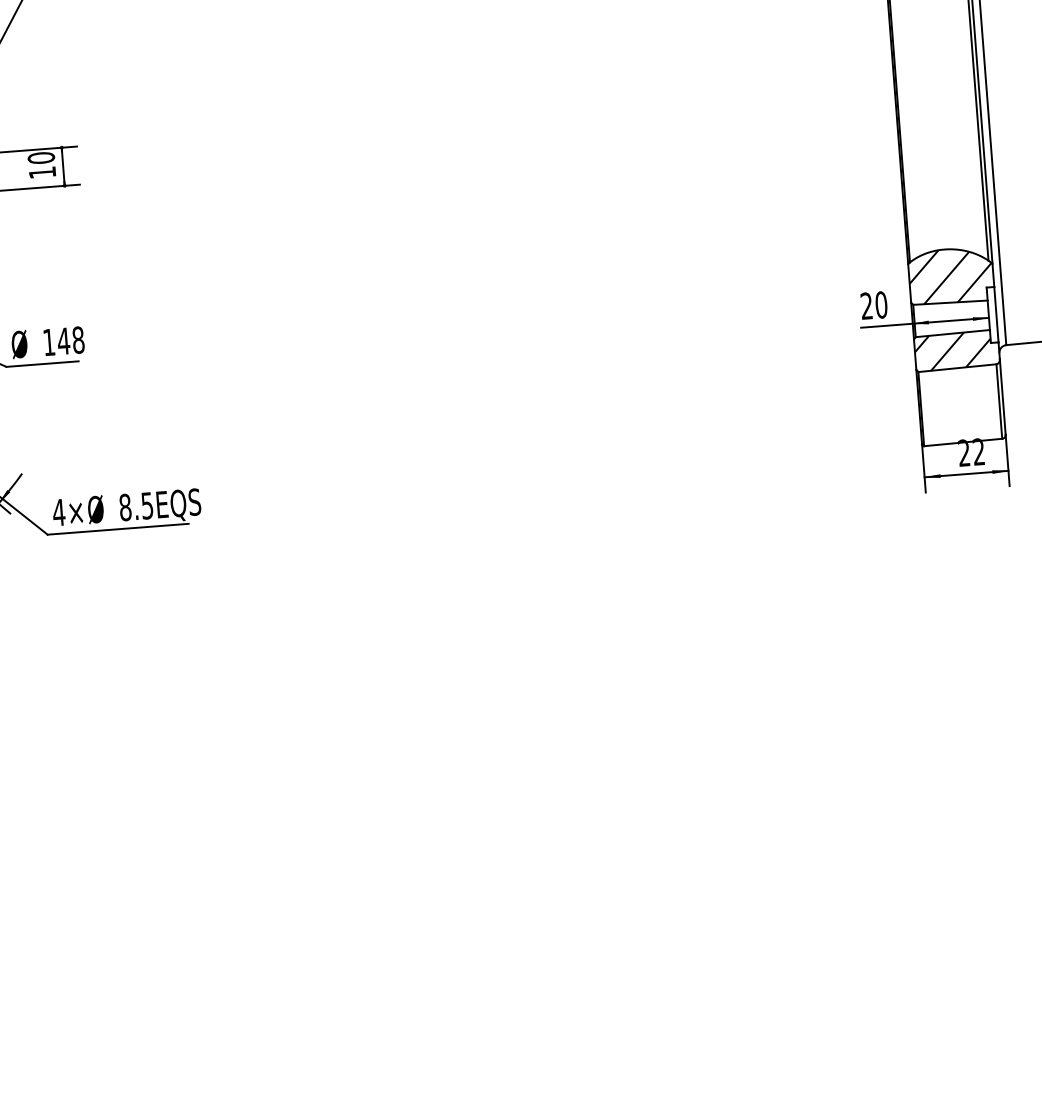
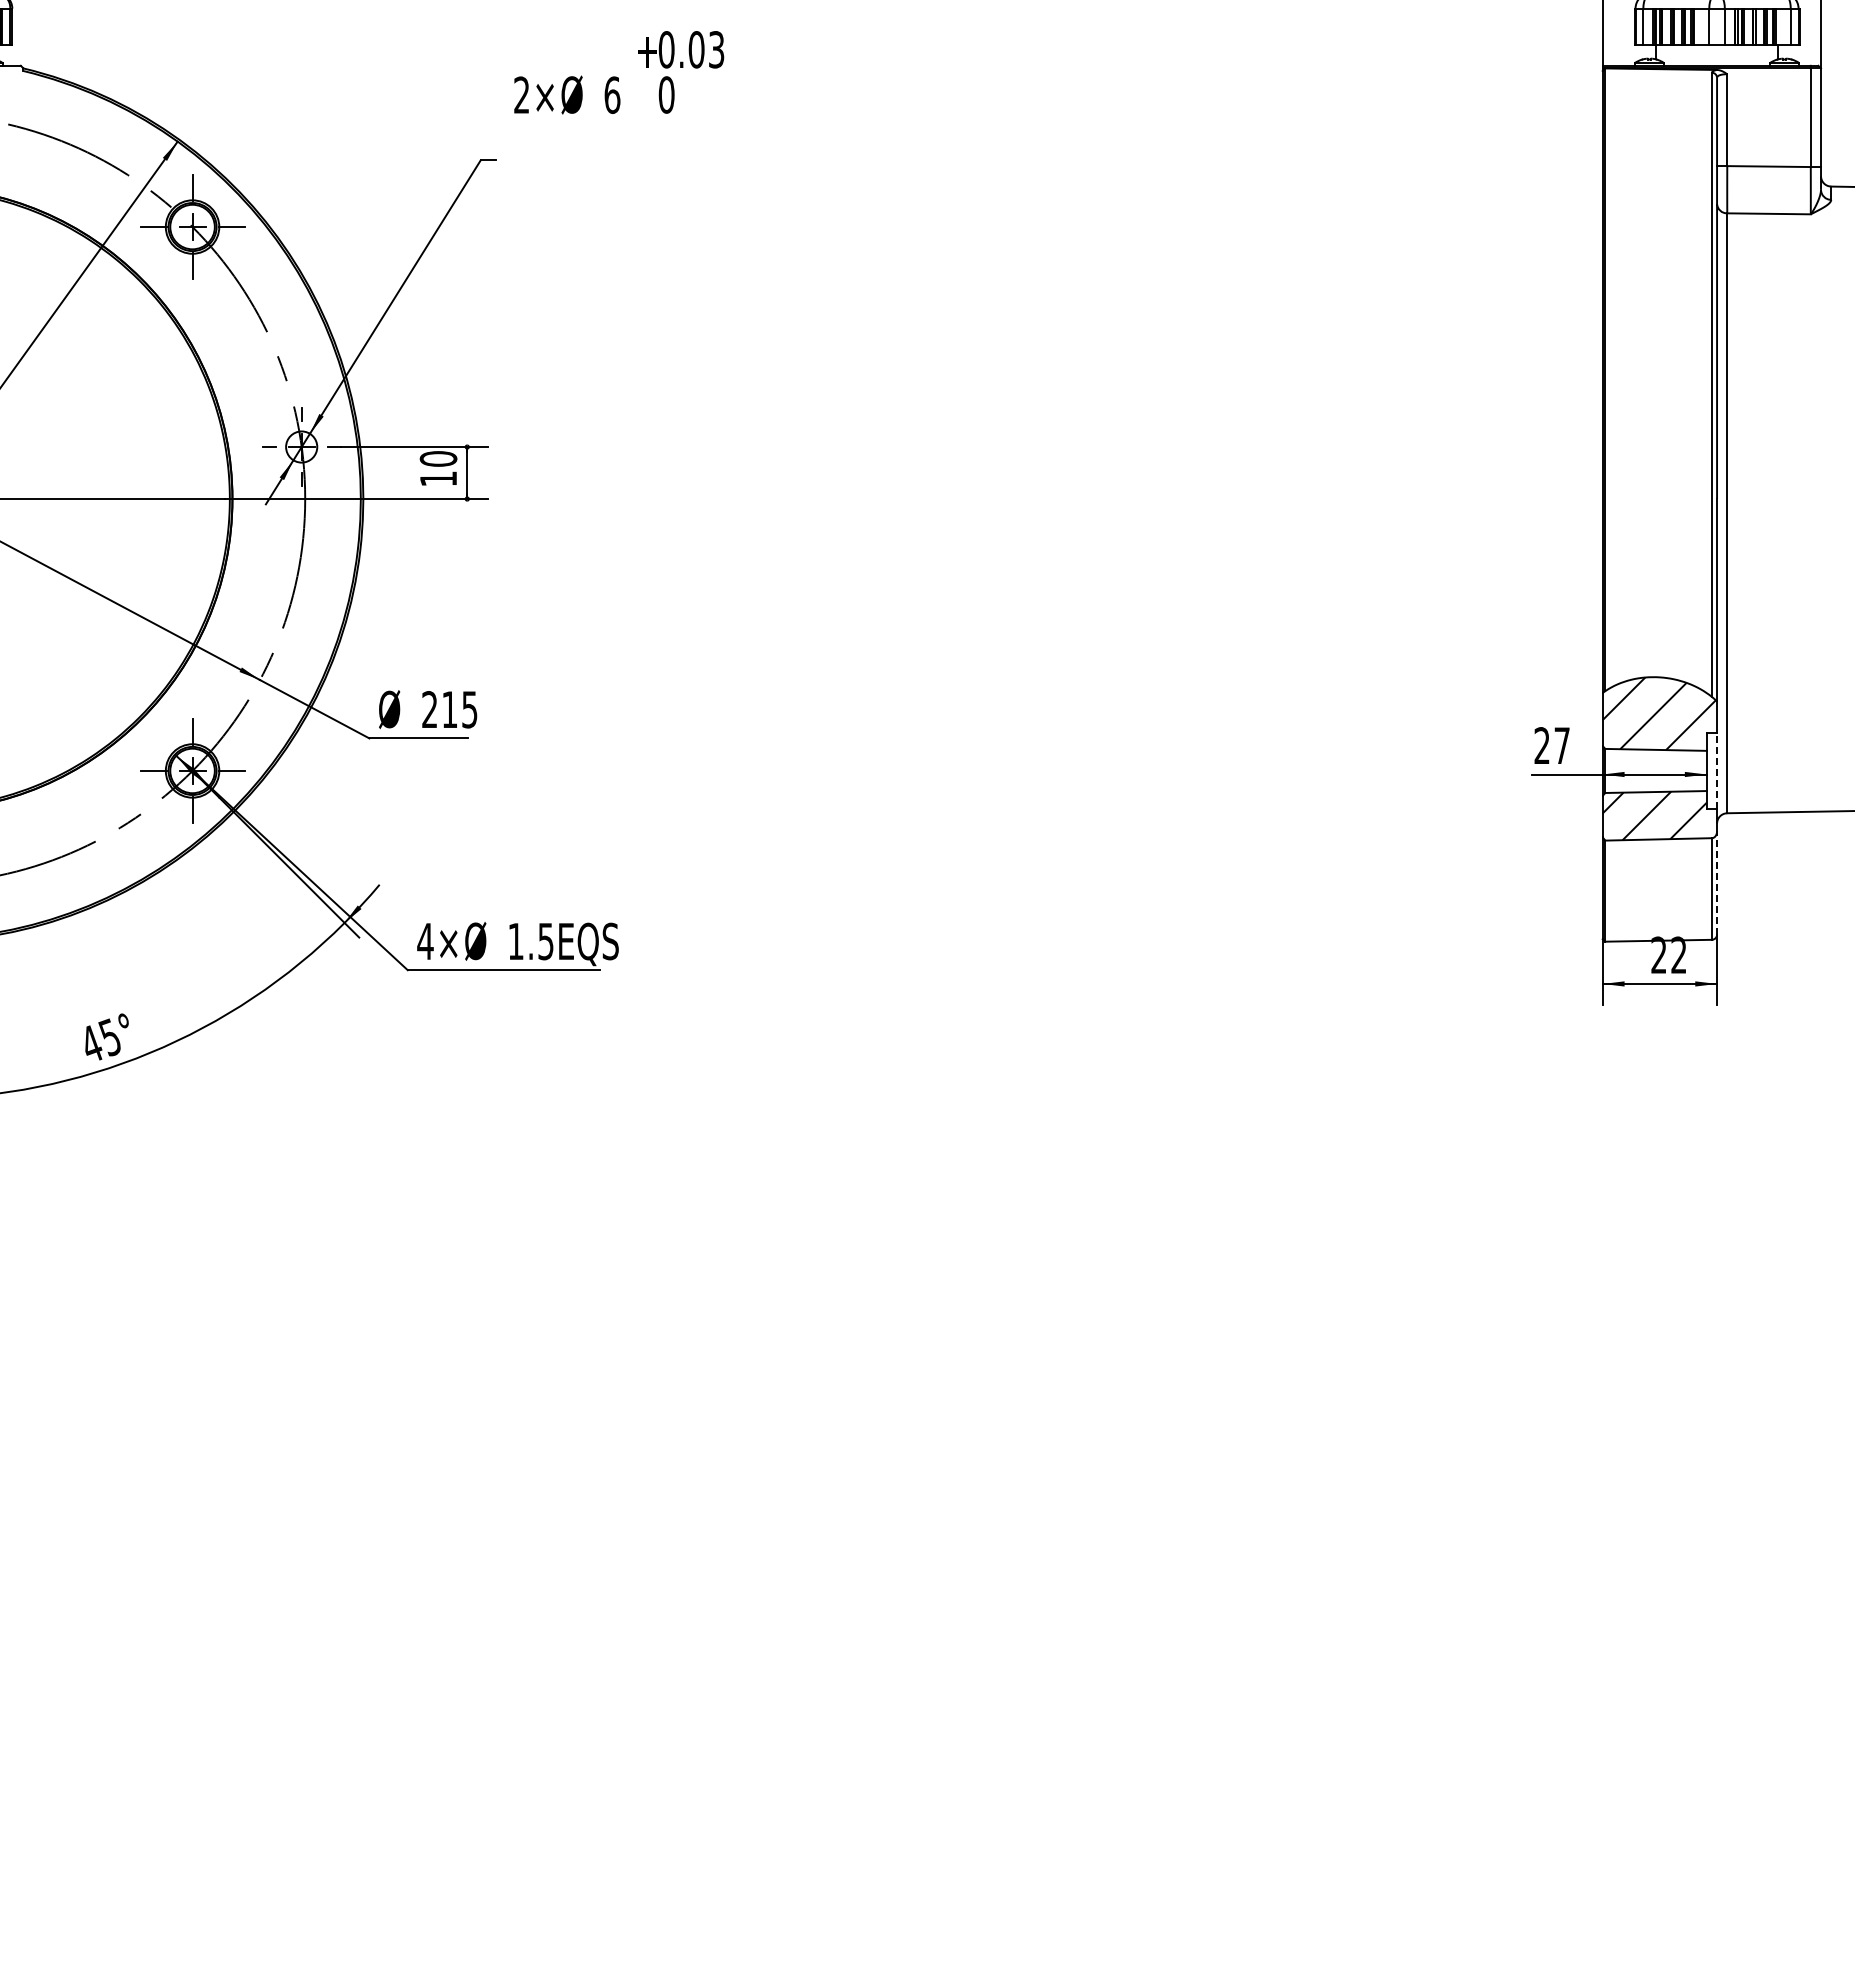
text: (881, 304) -> (1562, 745), 20 -> 27
line: (996, 314) -> (1717, 770), solid -> dashed
text: (63, 341) -> (449, 709), 148 -> 215
line: (1003, 397) -> (1717, 883), solid -> dashed
text: (125, 507) -> (515, 941), 8.5EQS -> 1.5EQS

